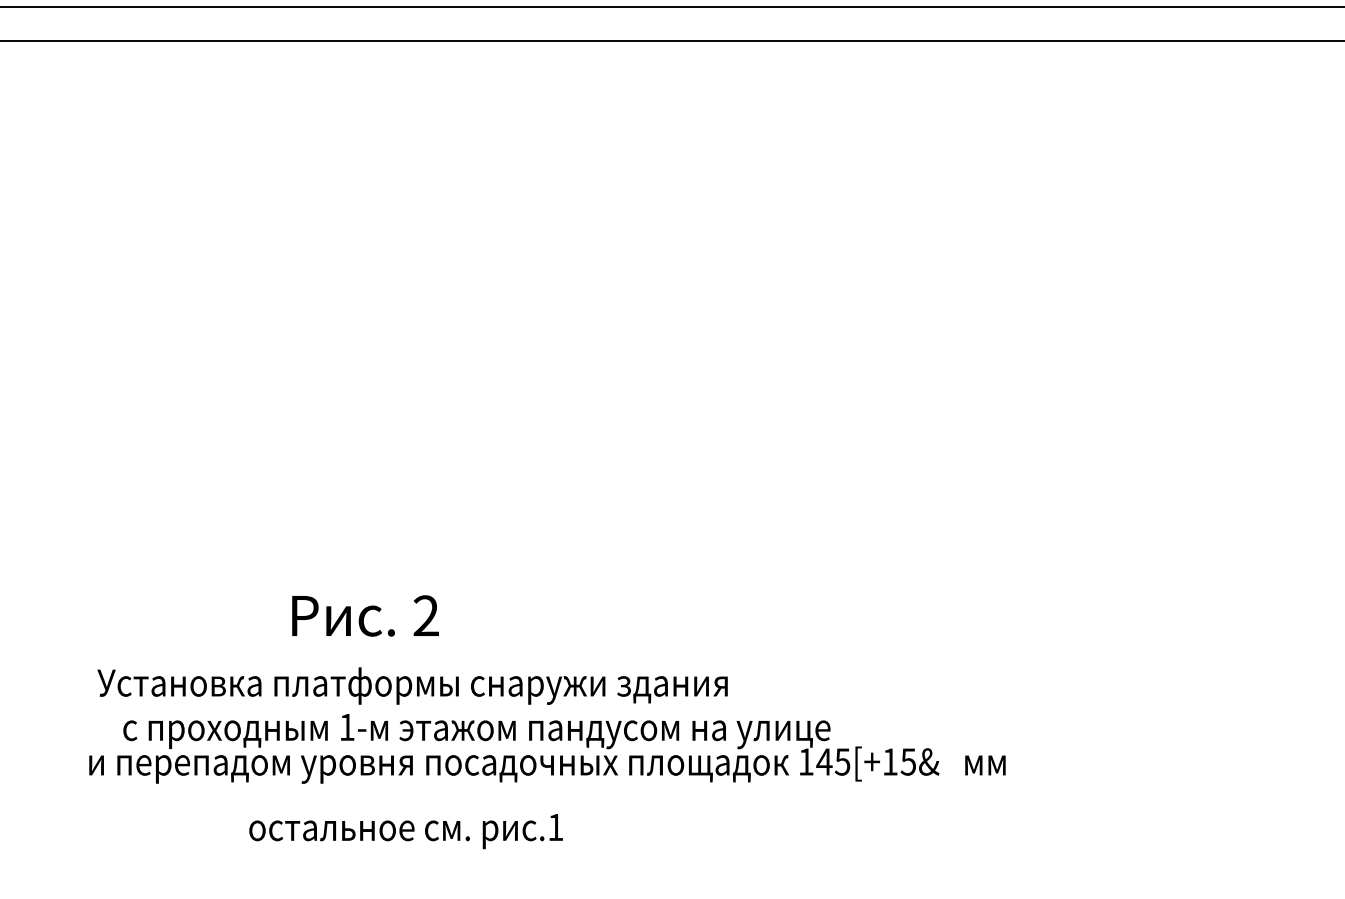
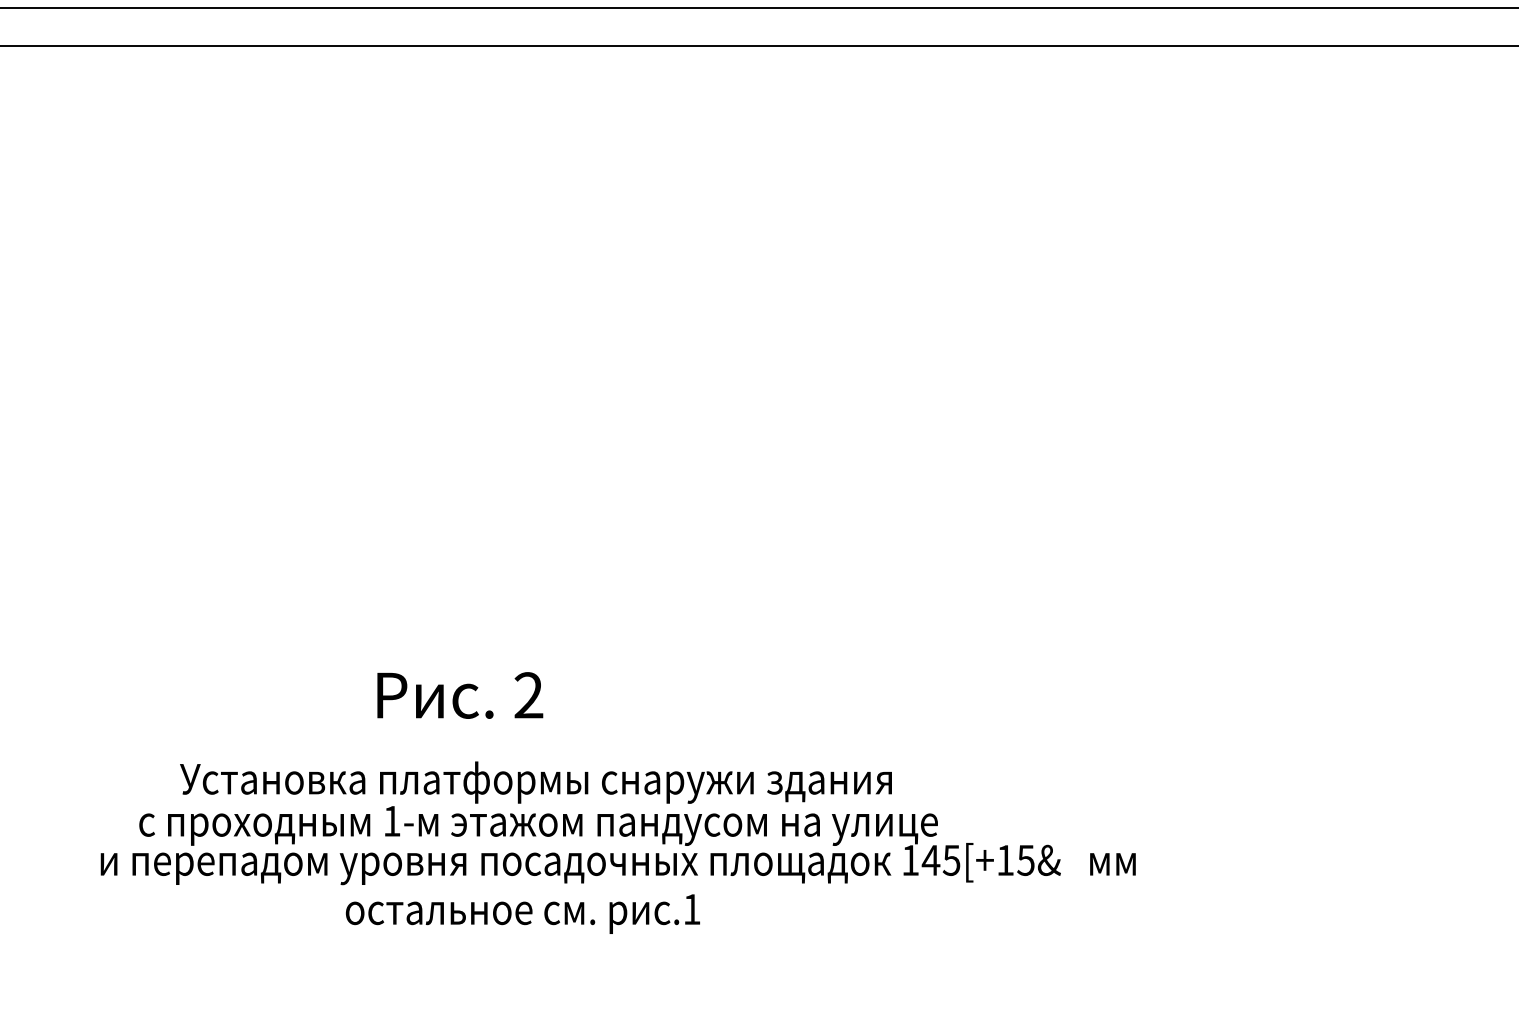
text: (365, 615) -> (460, 694), moved
text: (412, 685) -> (535, 781), moved
text: (405, 831) -> (522, 914), moved

